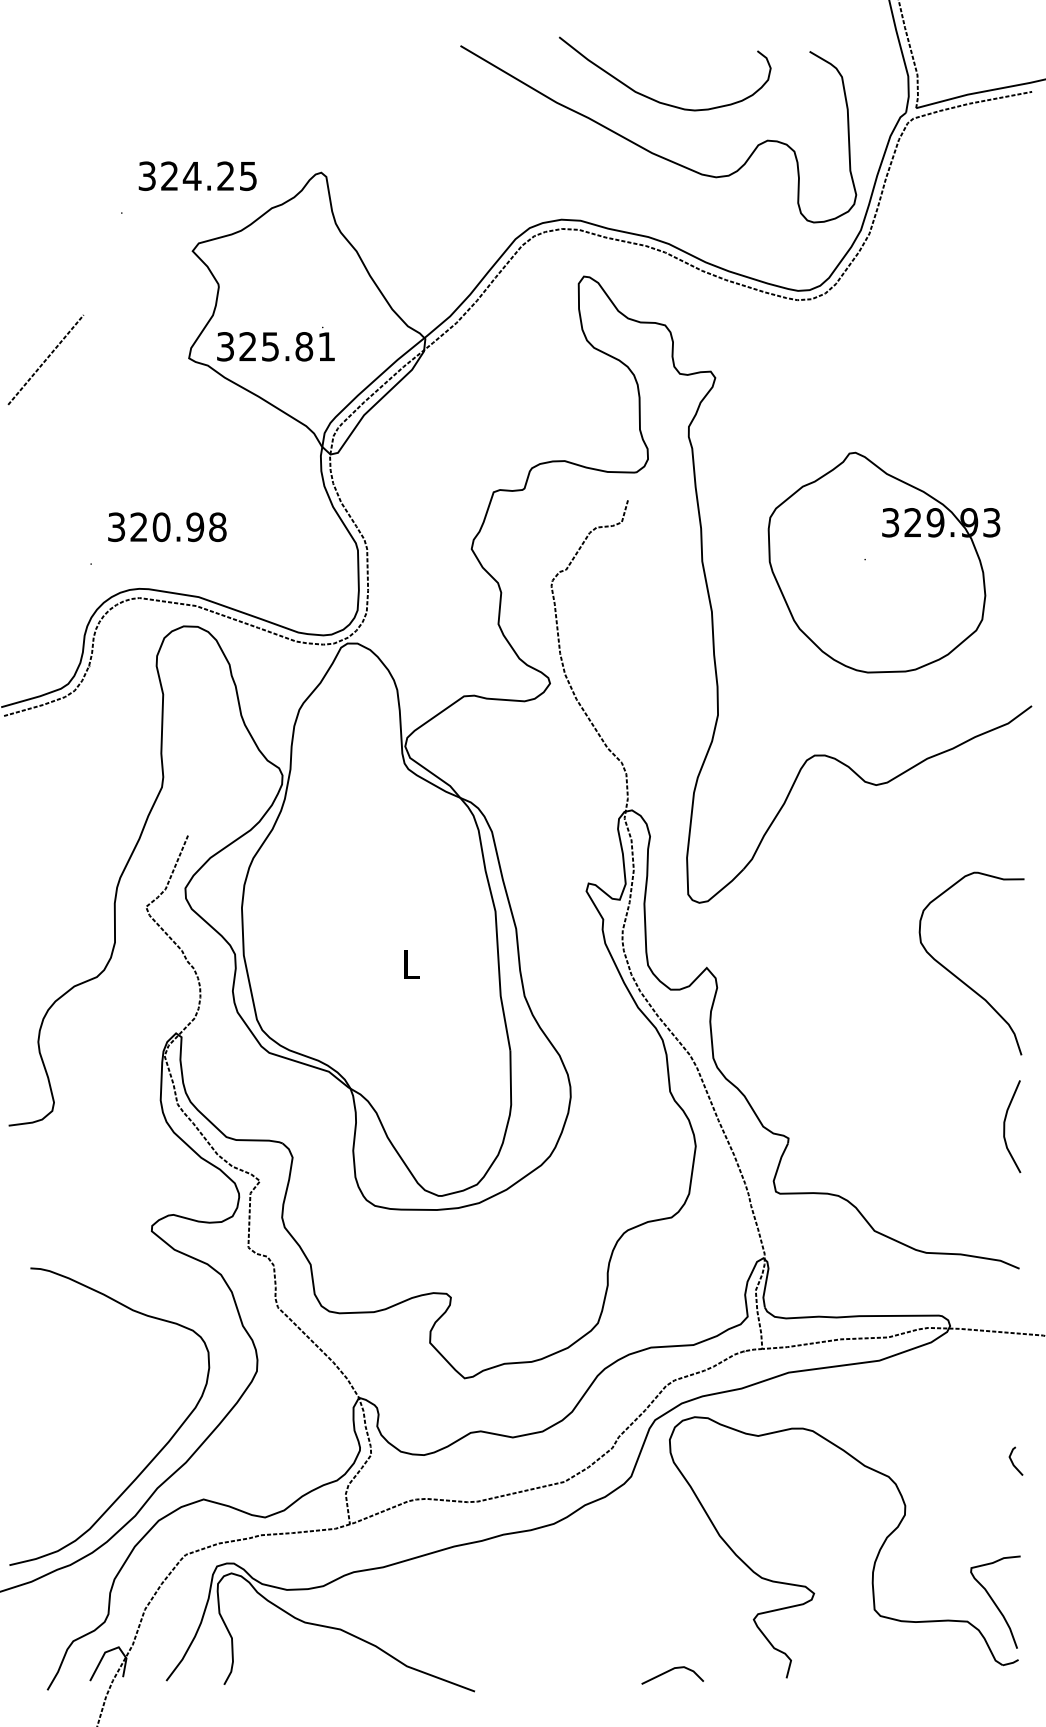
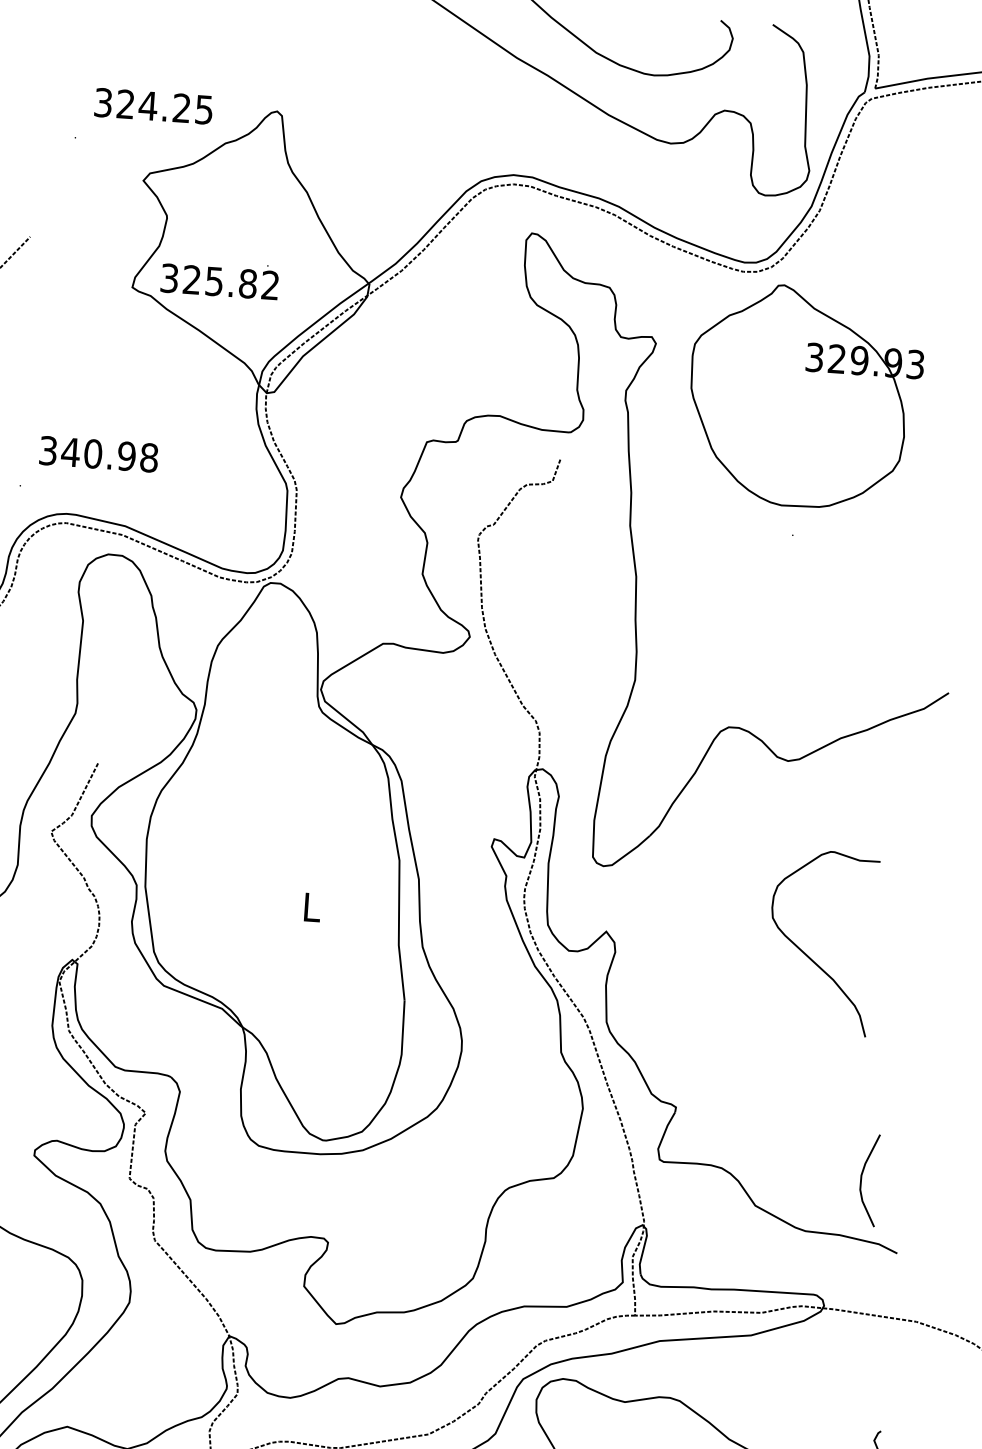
text: (326, 346) -> (270, 285), 325.81 -> 325.82
text: (138, 526) -> (70, 451), 320.98 -> 340.98
part: (883, 562) -> (804, 396), moved
curve: (961, 979) -> (810, 957), moved
curve: (1005, 1126) -> (862, 1179), moved

